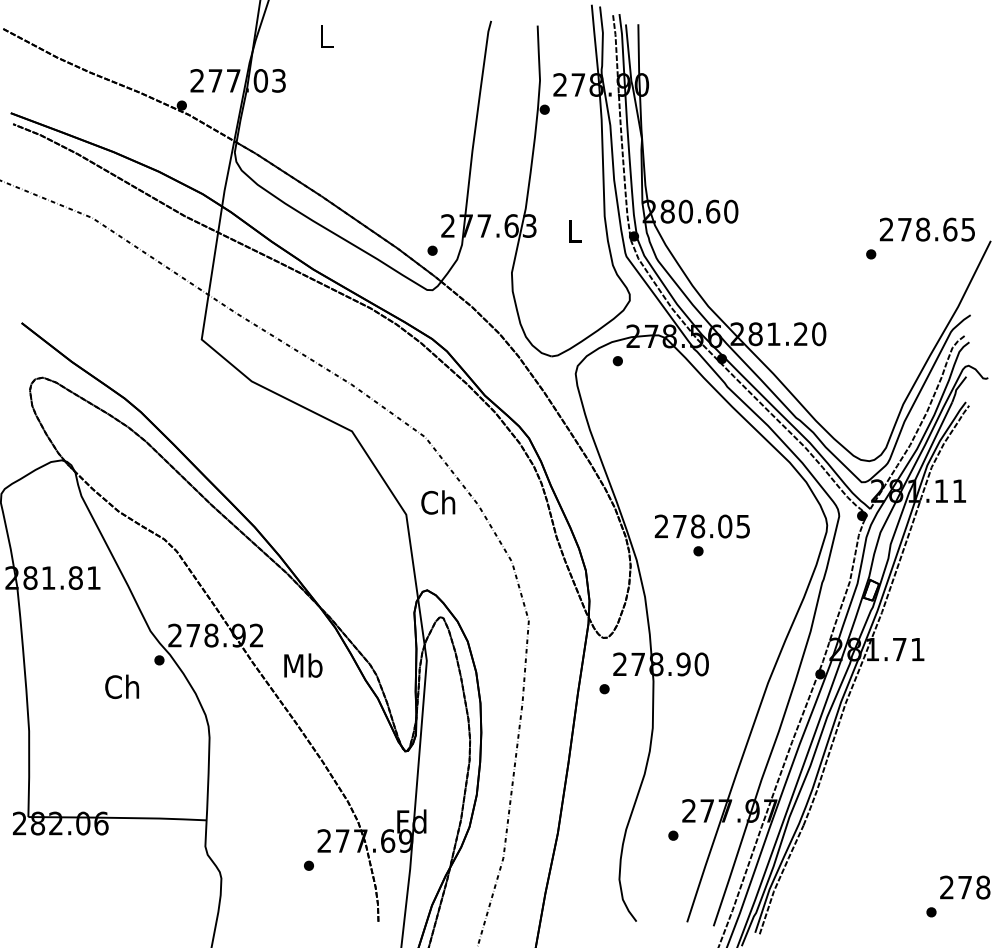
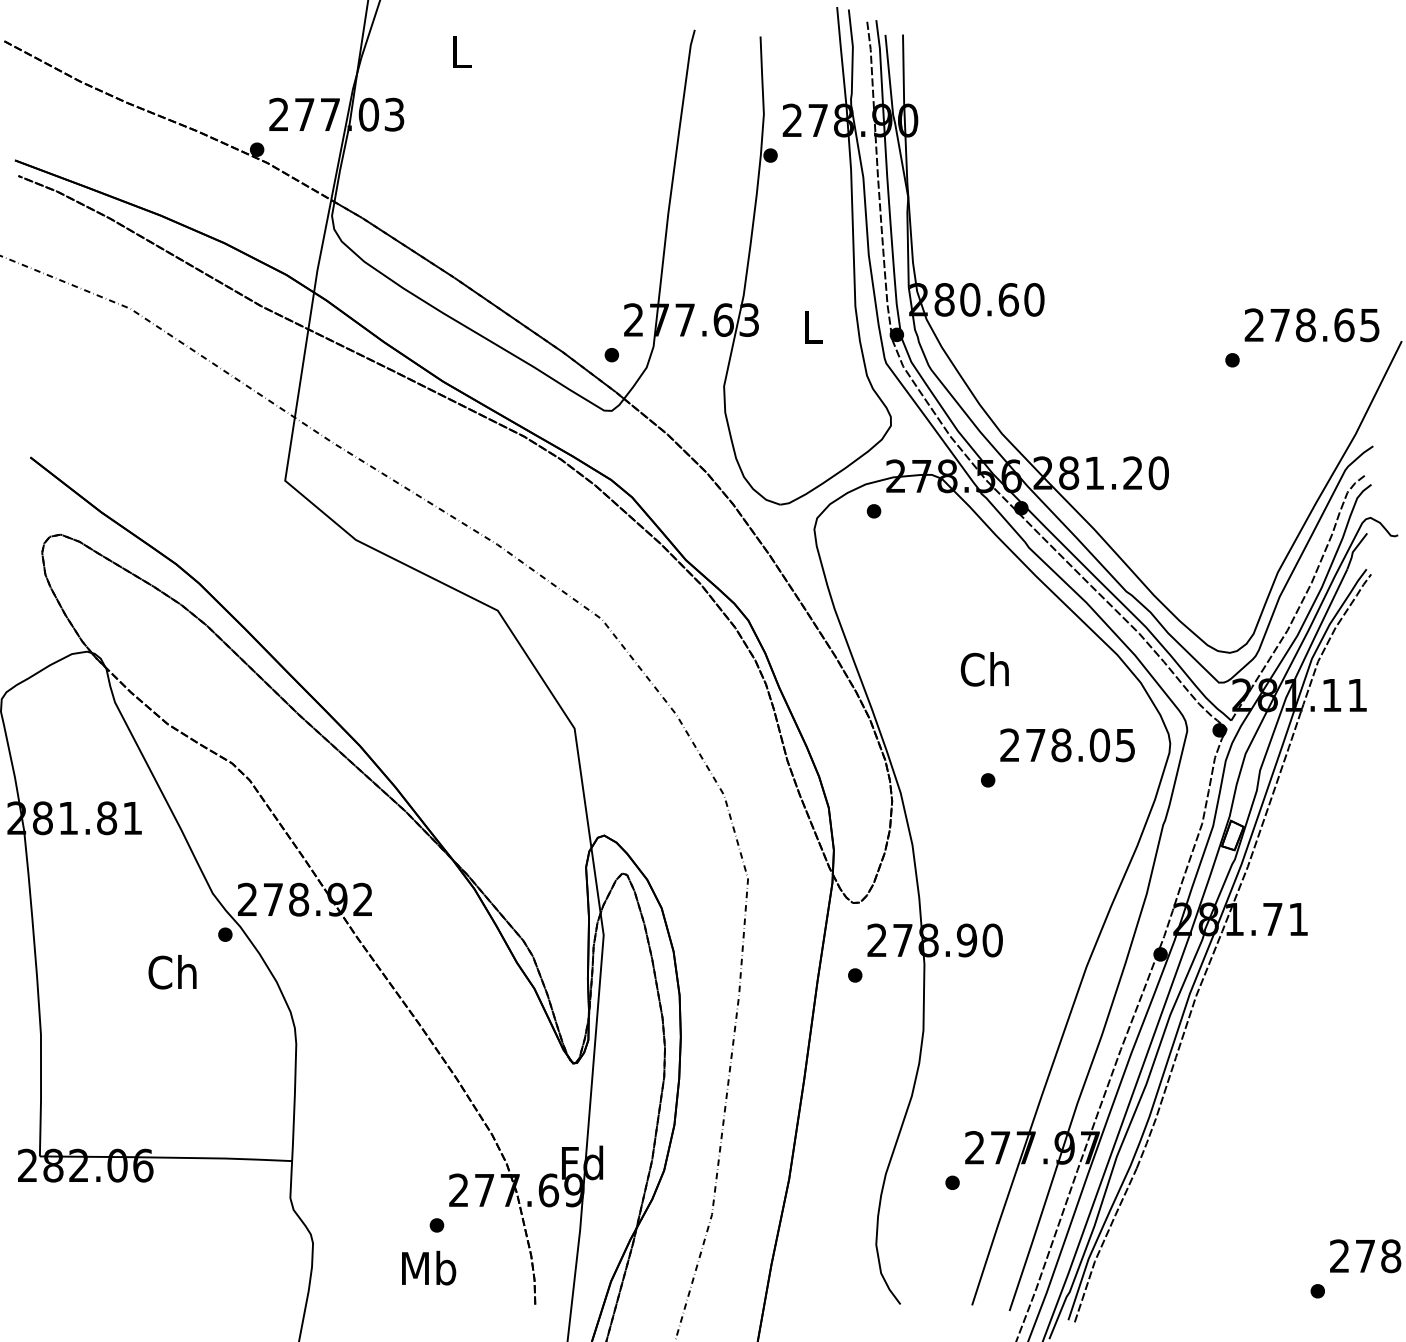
text: (437, 502) -> (984, 669), moved
text: (702, 526) -> (1067, 745), moved
text: (303, 665) -> (429, 1267), moved

